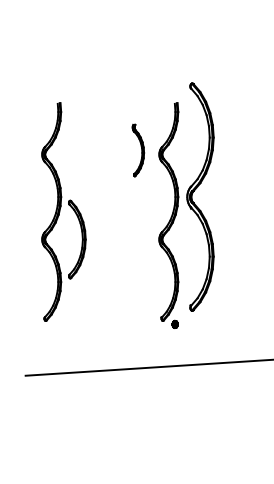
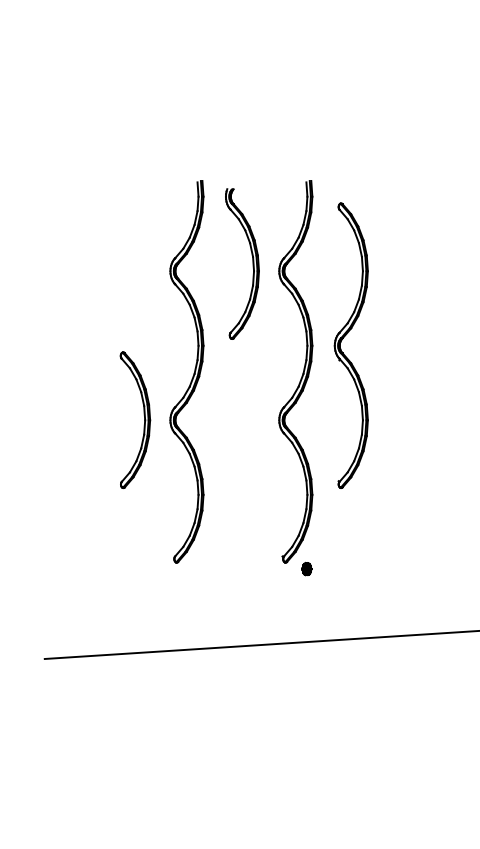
part: (138, 150) -> (242, 264), size x1.67
part: (200, 196) -> (351, 344), size x0.71
part: (51, 211) -> (186, 371), moved

